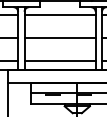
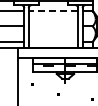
line: (60, 15) -> (53, 10), solid -> dashed
line: (60, 38) -> (53, 26), removed
line: (60, 61) -> (53, 42), removed

